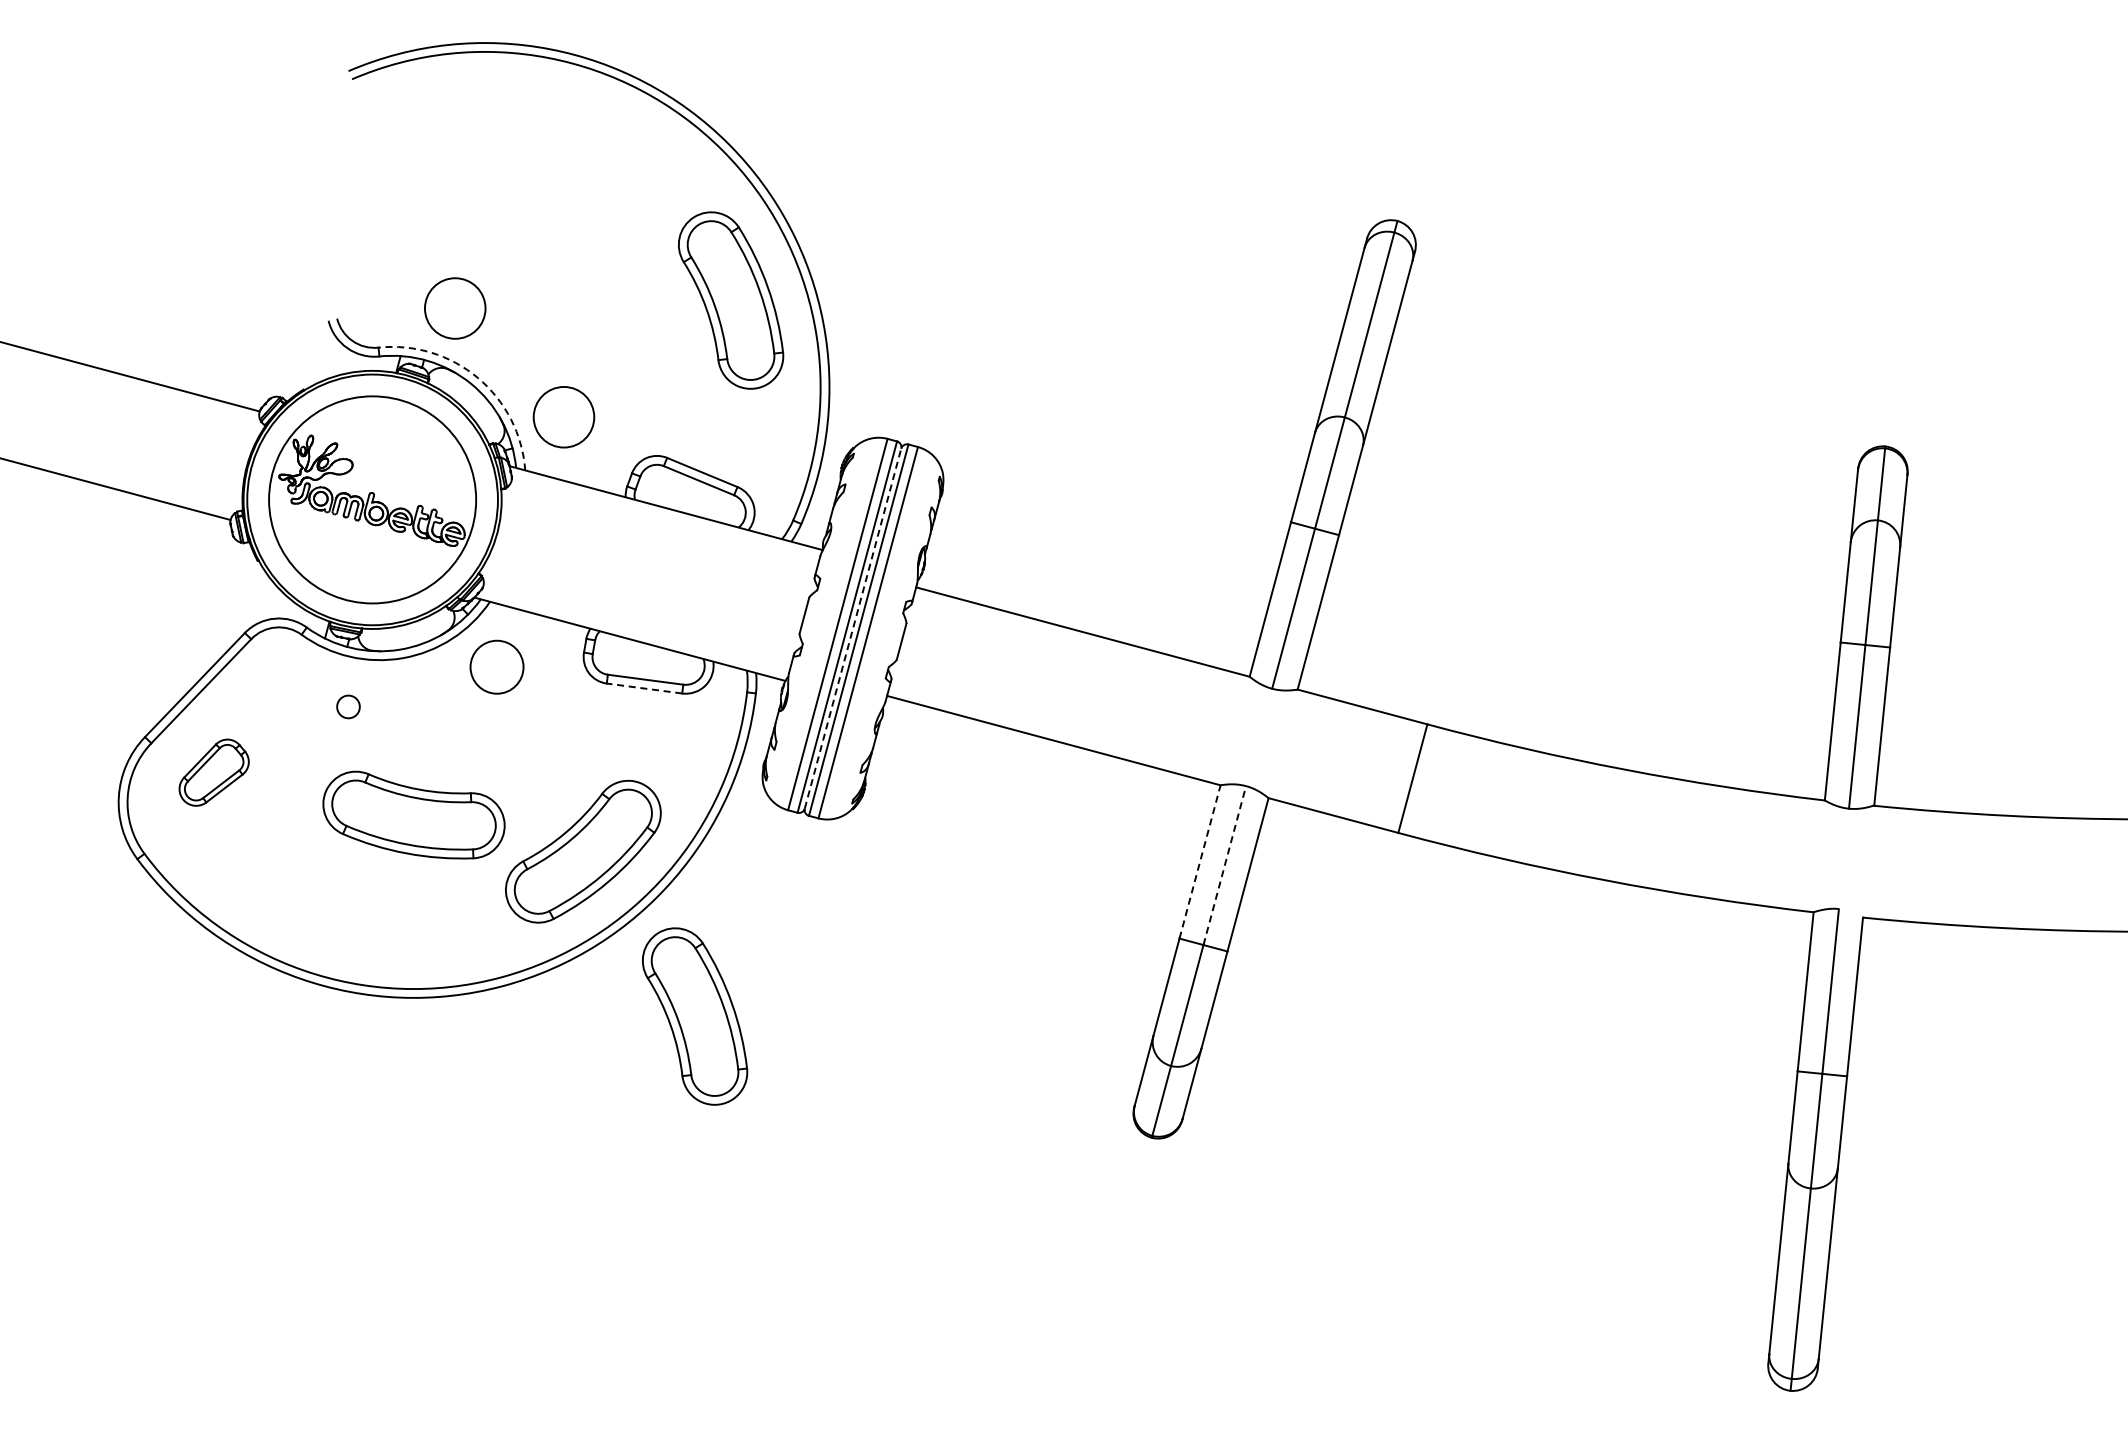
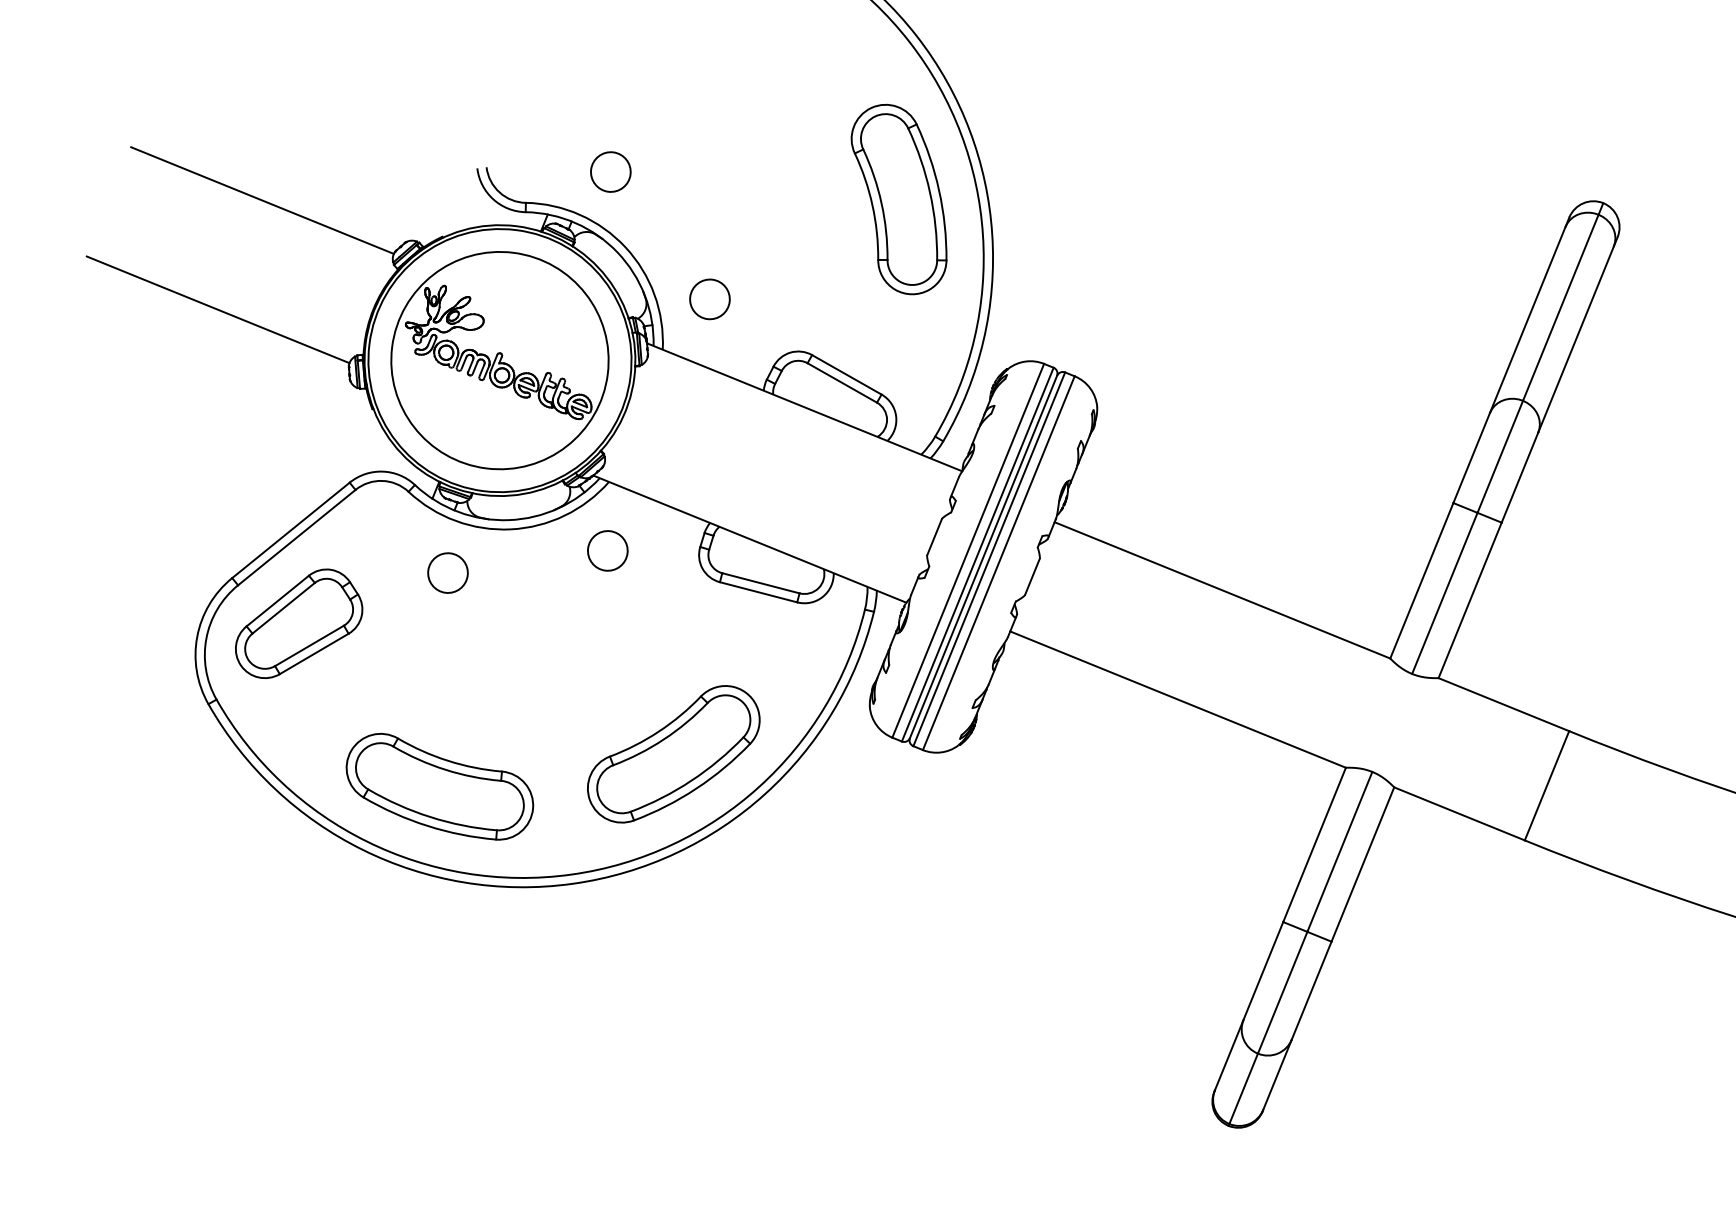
circle: (455, 308) -> (611, 172), size x0.62
arc: (477, 377) -> (625, 246), dashed -> solid
circle: (563, 417) -> (709, 299), size x0.62
line: (853, 628) -> (984, 556), dashed -> solid
circle: (496, 666) -> (607, 550), size x0.71
line: (643, 688) -> (757, 592), dashed -> solid
circle: (348, 706) -> (448, 572), size x1.67
part: (213, 772) -> (298, 623), size x1.67
part: (413, 814) -> (439, 786), moved
line: (1200, 861) -> (1315, 844), dashed -> solid
line: (1224, 865) -> (1339, 851), dashed -> solid
part: (695, 1016) -> (769, 940), removed

